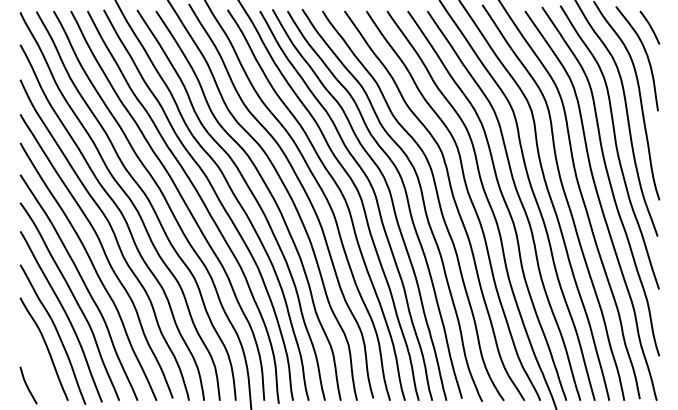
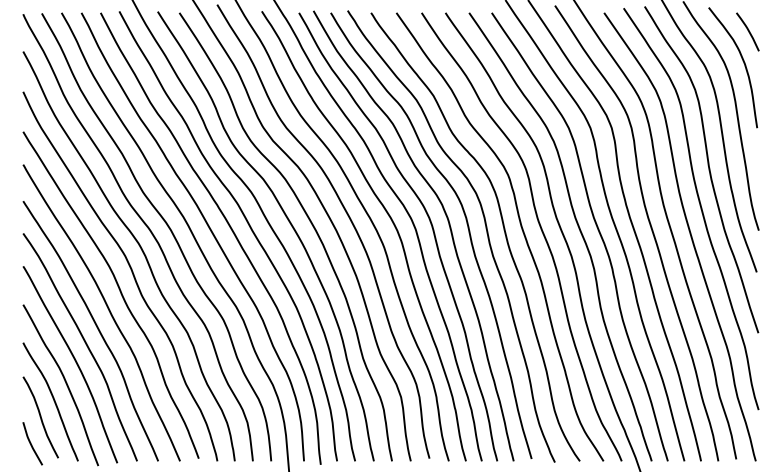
curve: (35, 362) -> (40, 417), added

